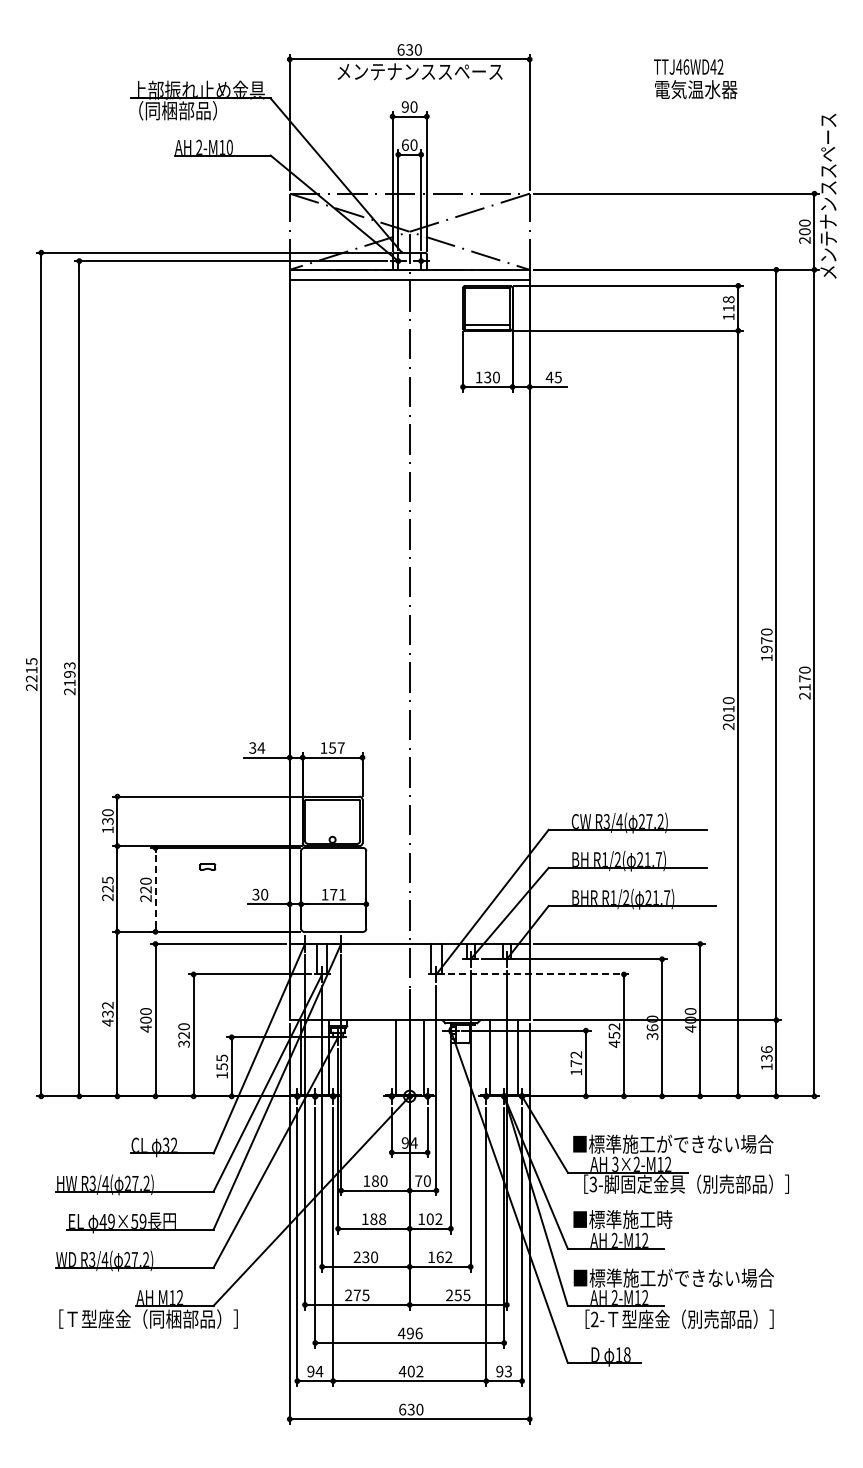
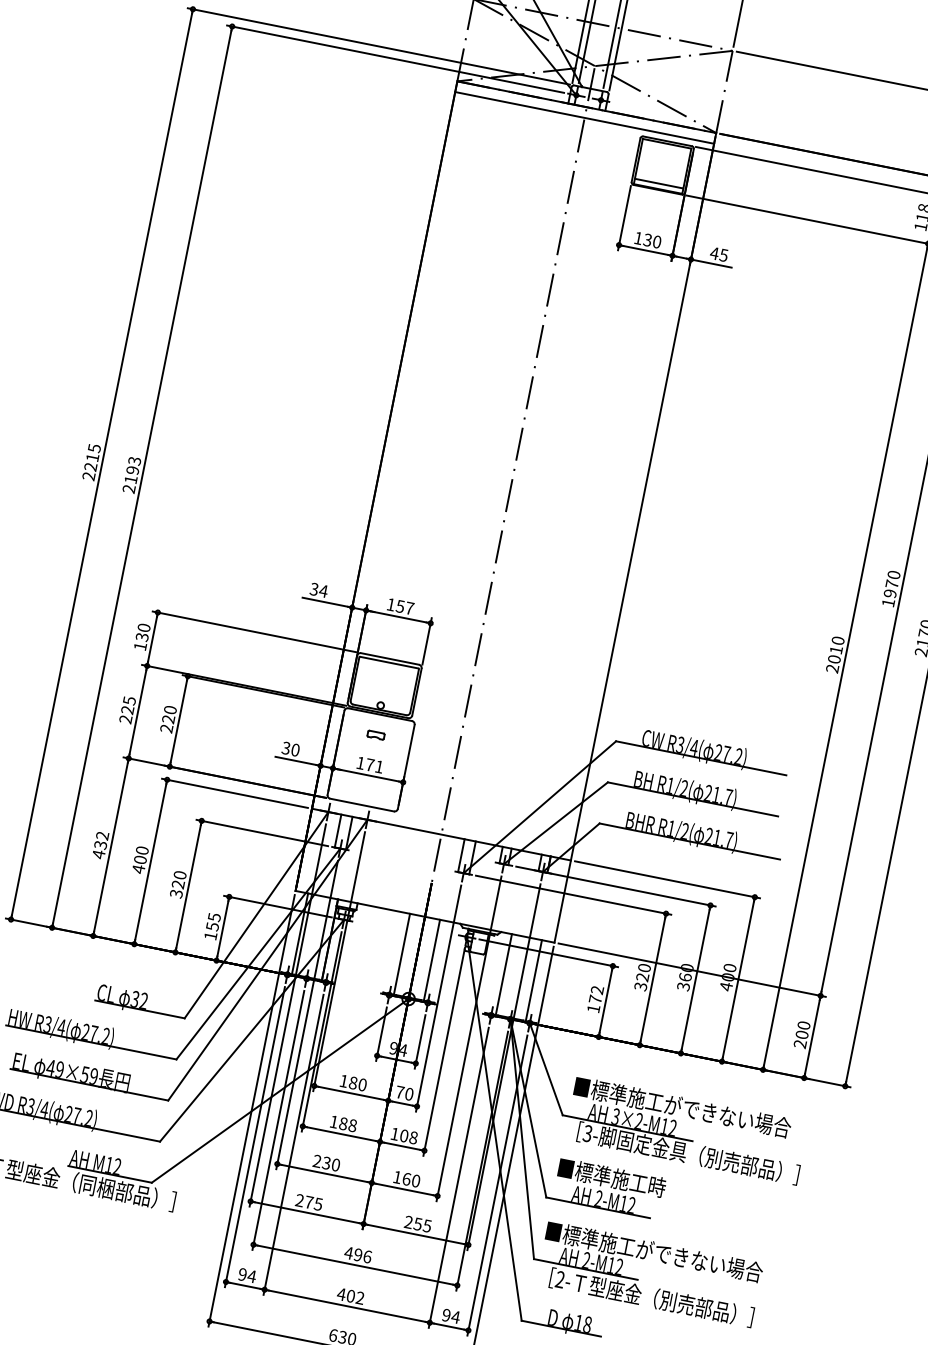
part: (207, 866) -> (375, 734), moved
line: (155, 889) -> (178, 720), dashed -> solid
line: (538, 974) -> (573, 895), dashed -> solid
text: (614, 1035) -> (642, 977), 452 -> 320
text: (766, 1058) -> (801, 1035), 136 -> 200
text: (438, 1219) -> (413, 1138), 102 -> 108
text: (448, 1257) -> (415, 1181), 162 -> 160
text: (508, 1371) -> (455, 1317), 93 -> 94

